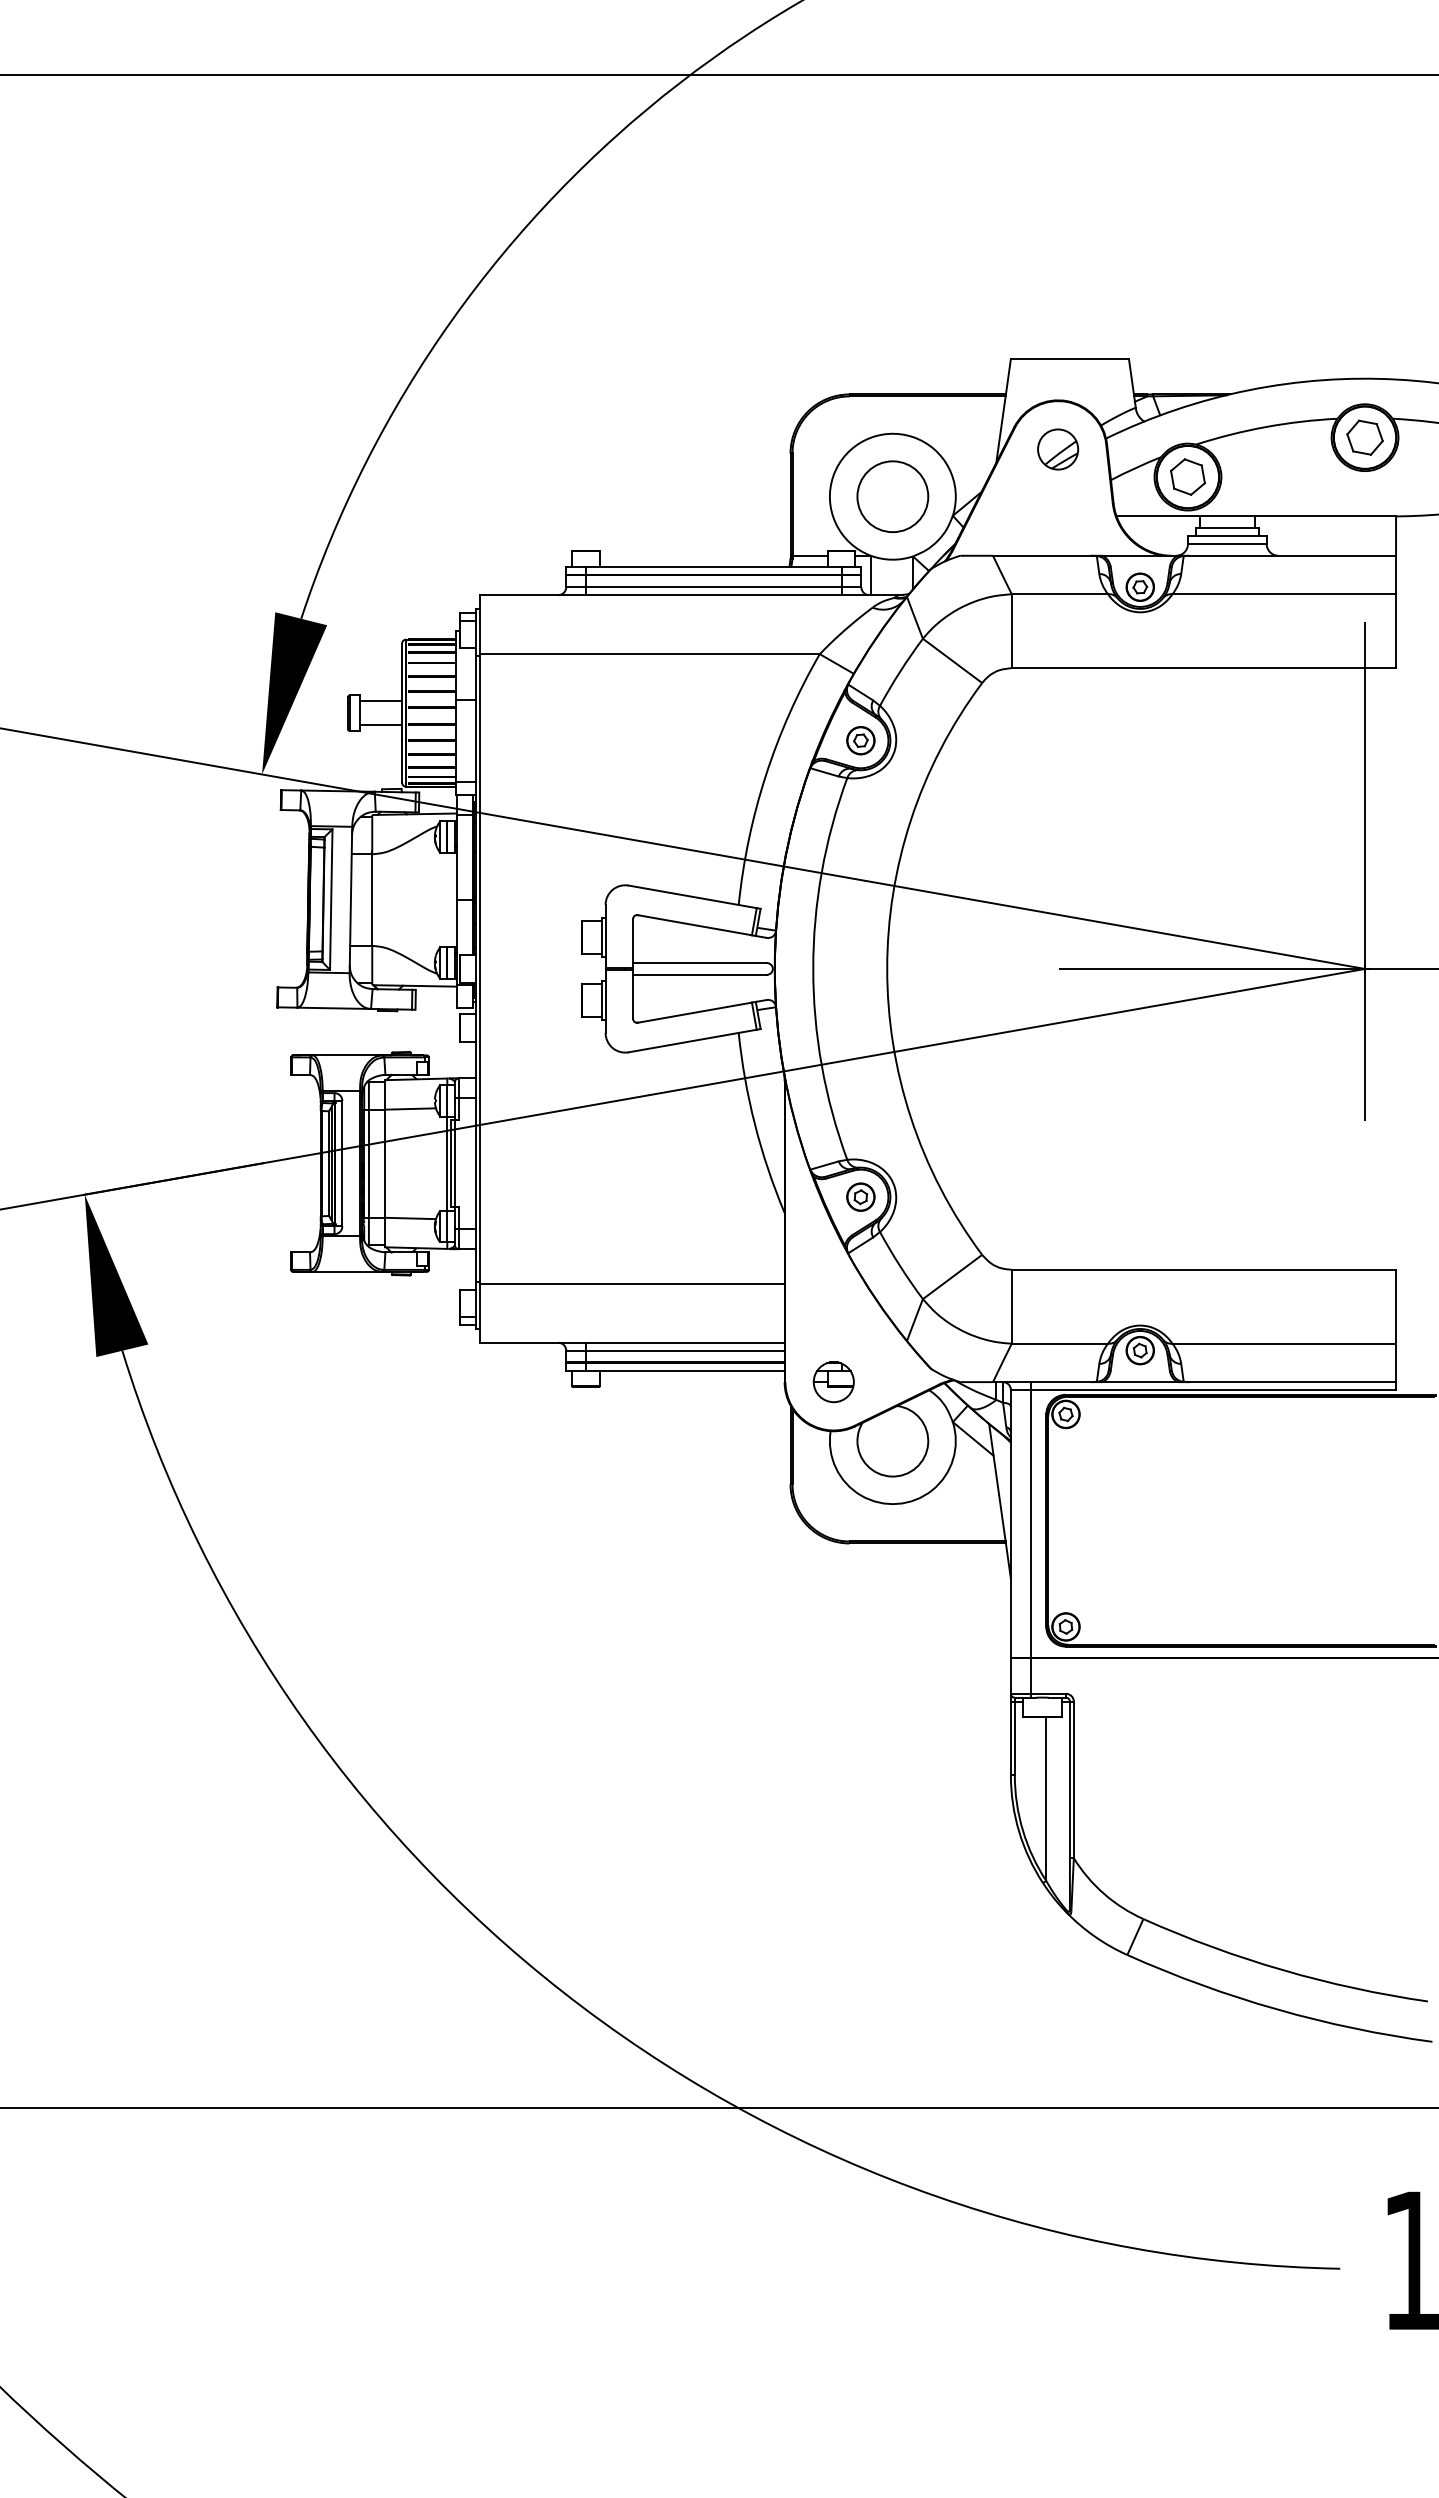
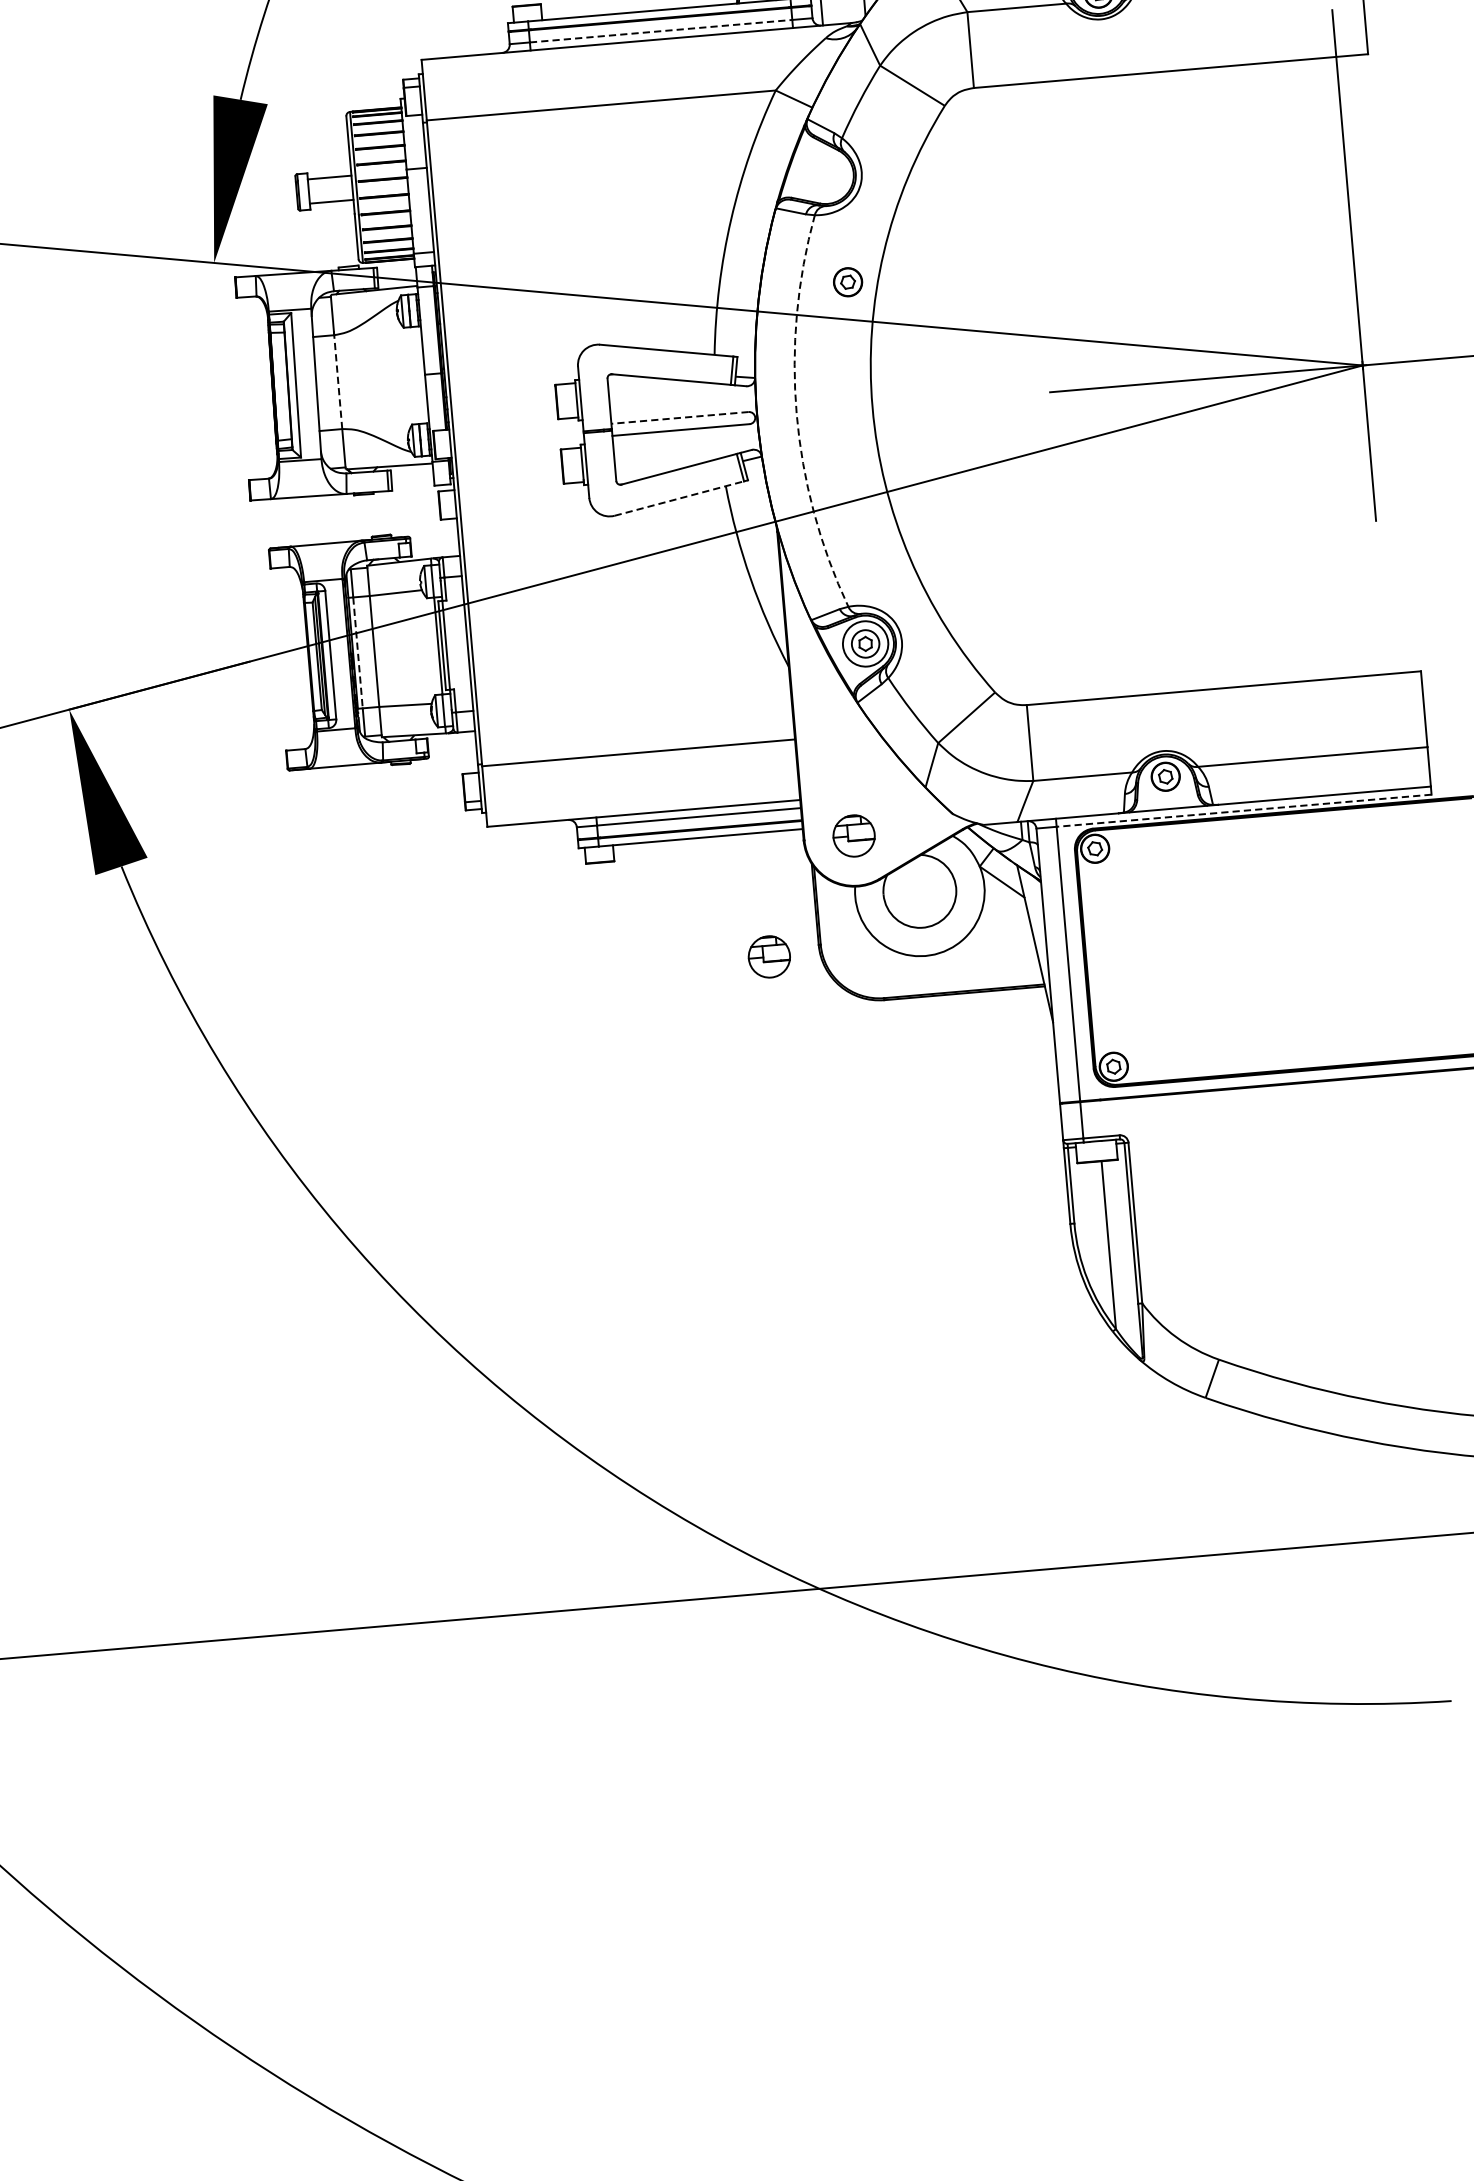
line: (713, 587) -> (660, 31), solid -> dashed
part: (860, 740) -> (847, 282), moved
line: (372, 900) -> (338, 382), solid -> dashed
line: (700, 963) -> (680, 418), solid -> dashed
arc: (813, 968) -> (796, 413), solid -> dashed
line: (693, 1040) -> (680, 497), solid -> dashed
line: (368, 1164) -> (357, 653), solid -> dashed
circle: (860, 1196) -> (865, 643), size x1.6
line: (1213, 1390) -> (1244, 811), solid -> dashed
part: (741, 1492) -> (769, 957), added

